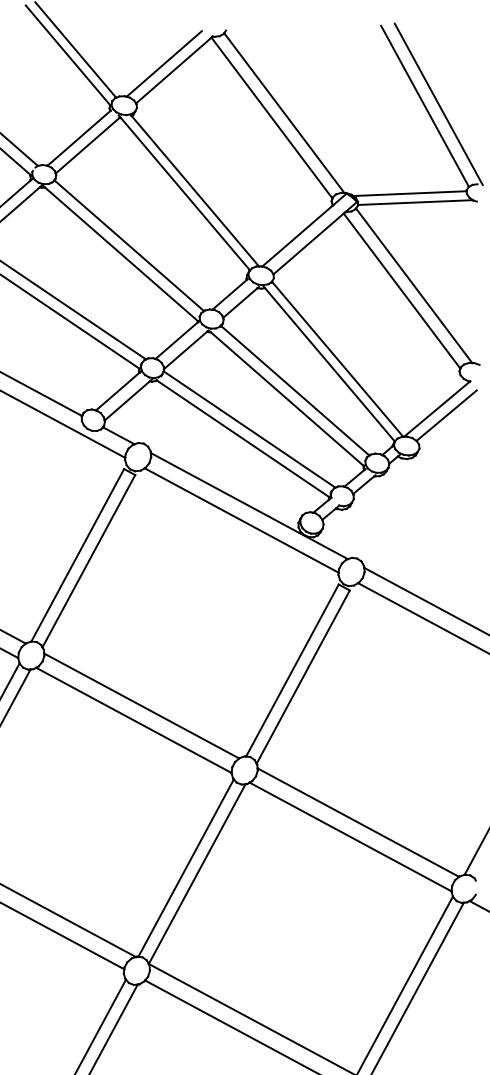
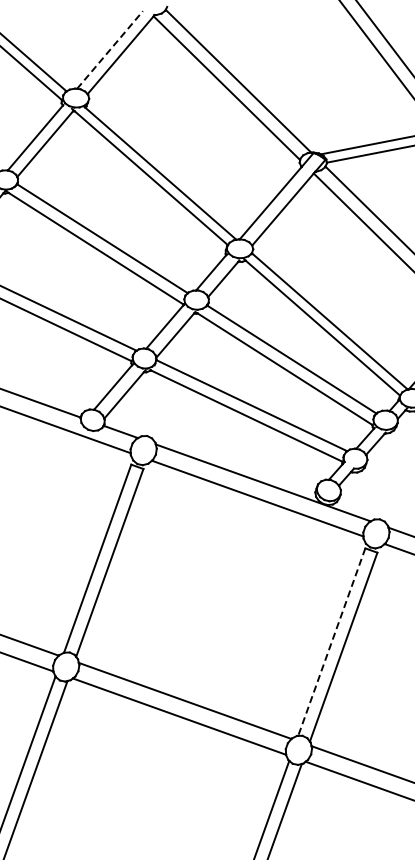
line: (164, 63) -> (110, 49), solid -> dashed
line: (292, 670) -> (331, 642), solid -> dashed

